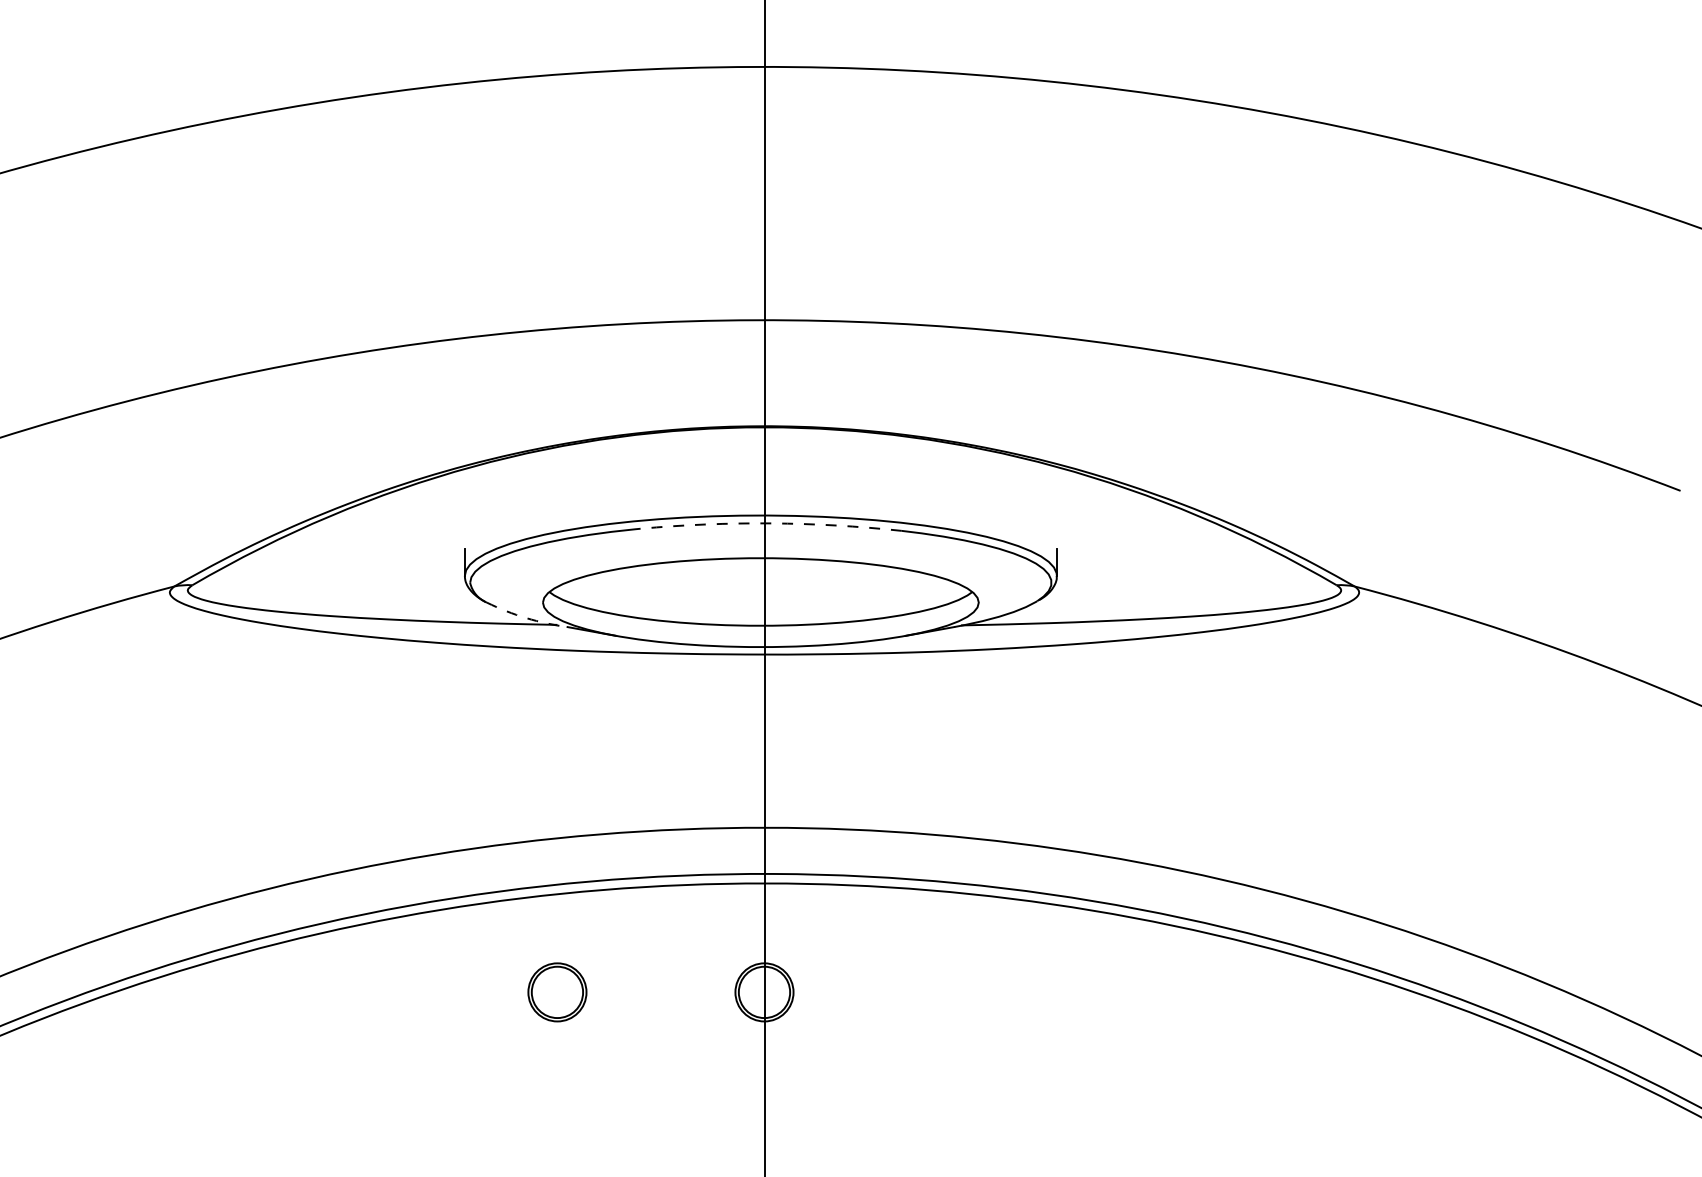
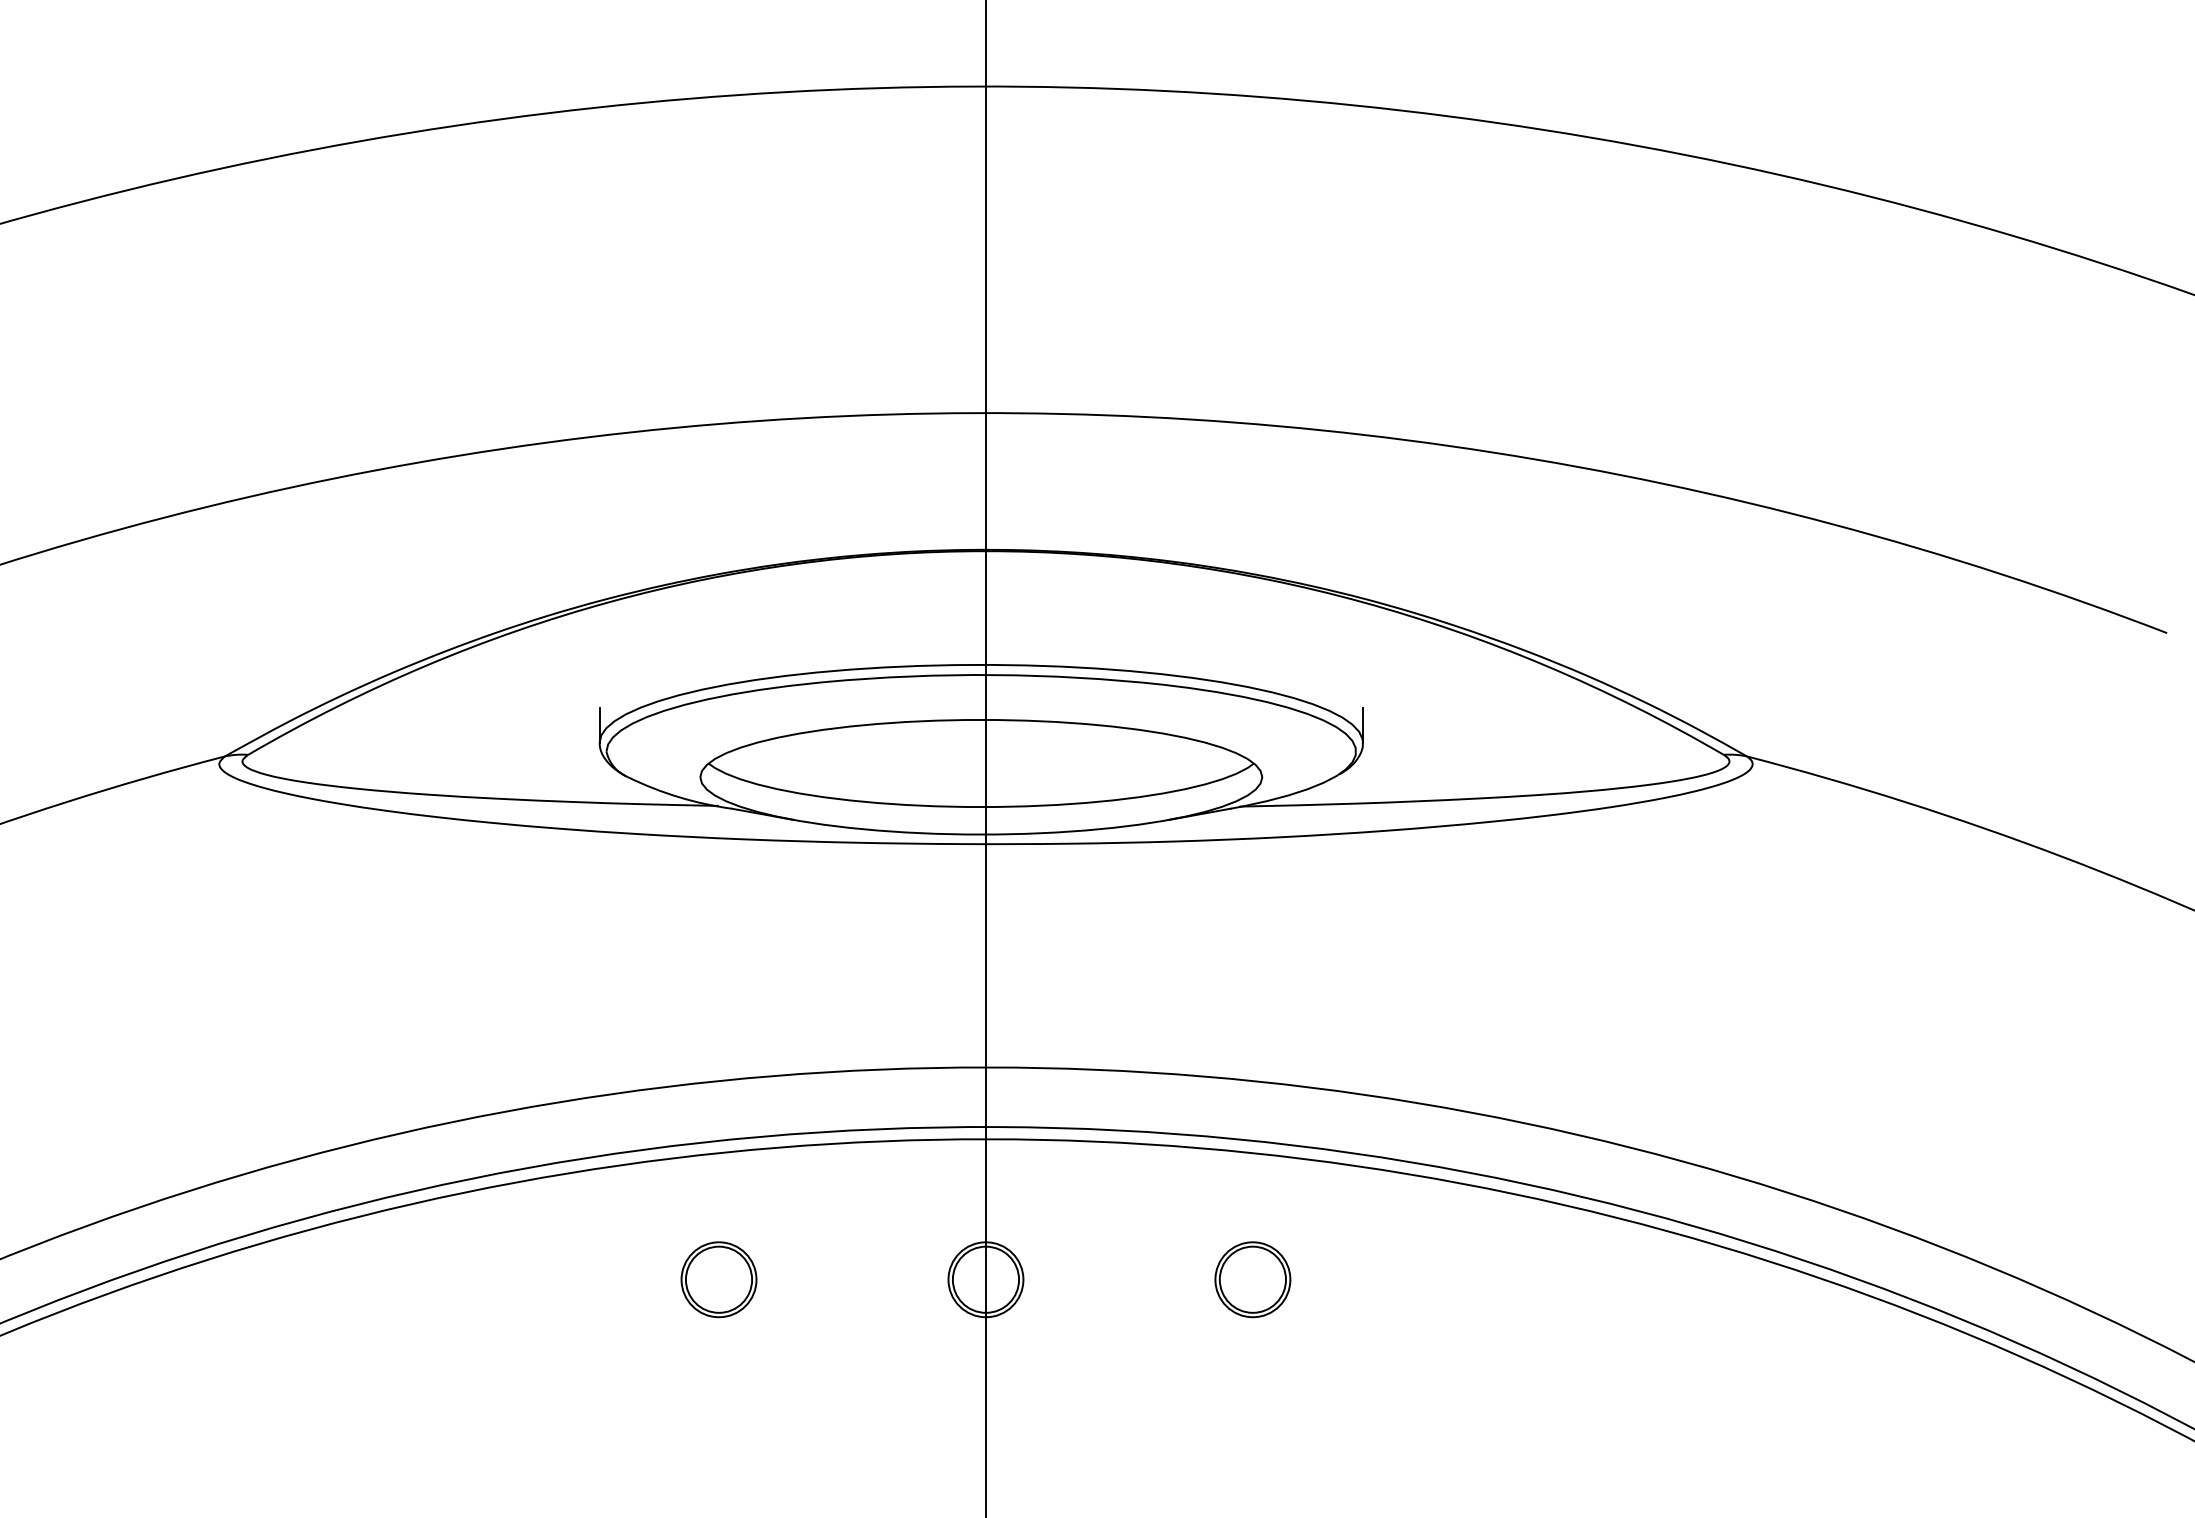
arc: (771, 523) -> (994, 675), dashed -> solid
arc: (526, 618) -> (678, 797), dashed -> solid
part: (971, 992) -> (1252, 1279), added

